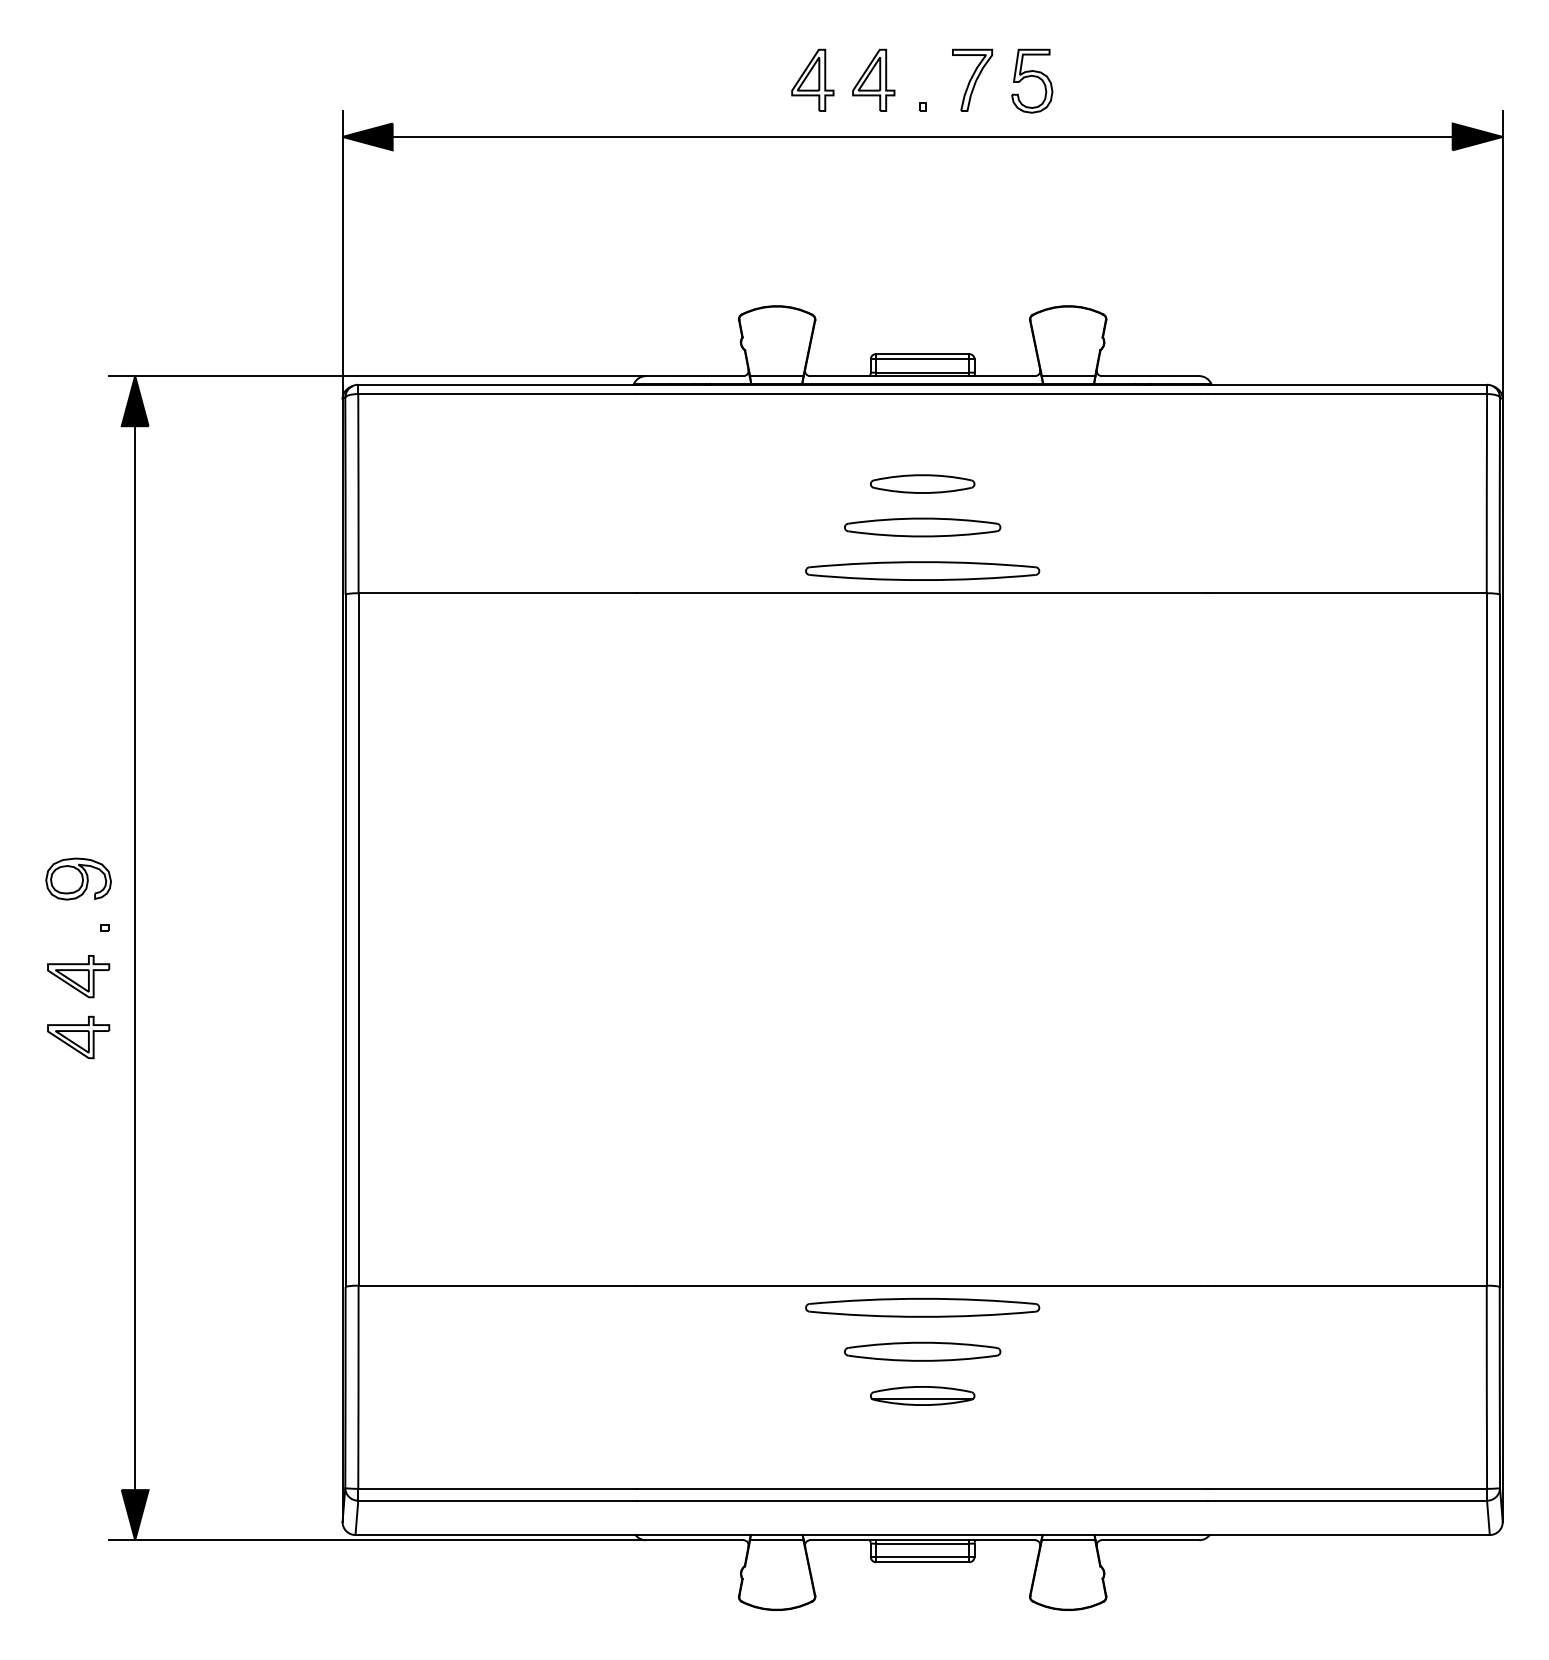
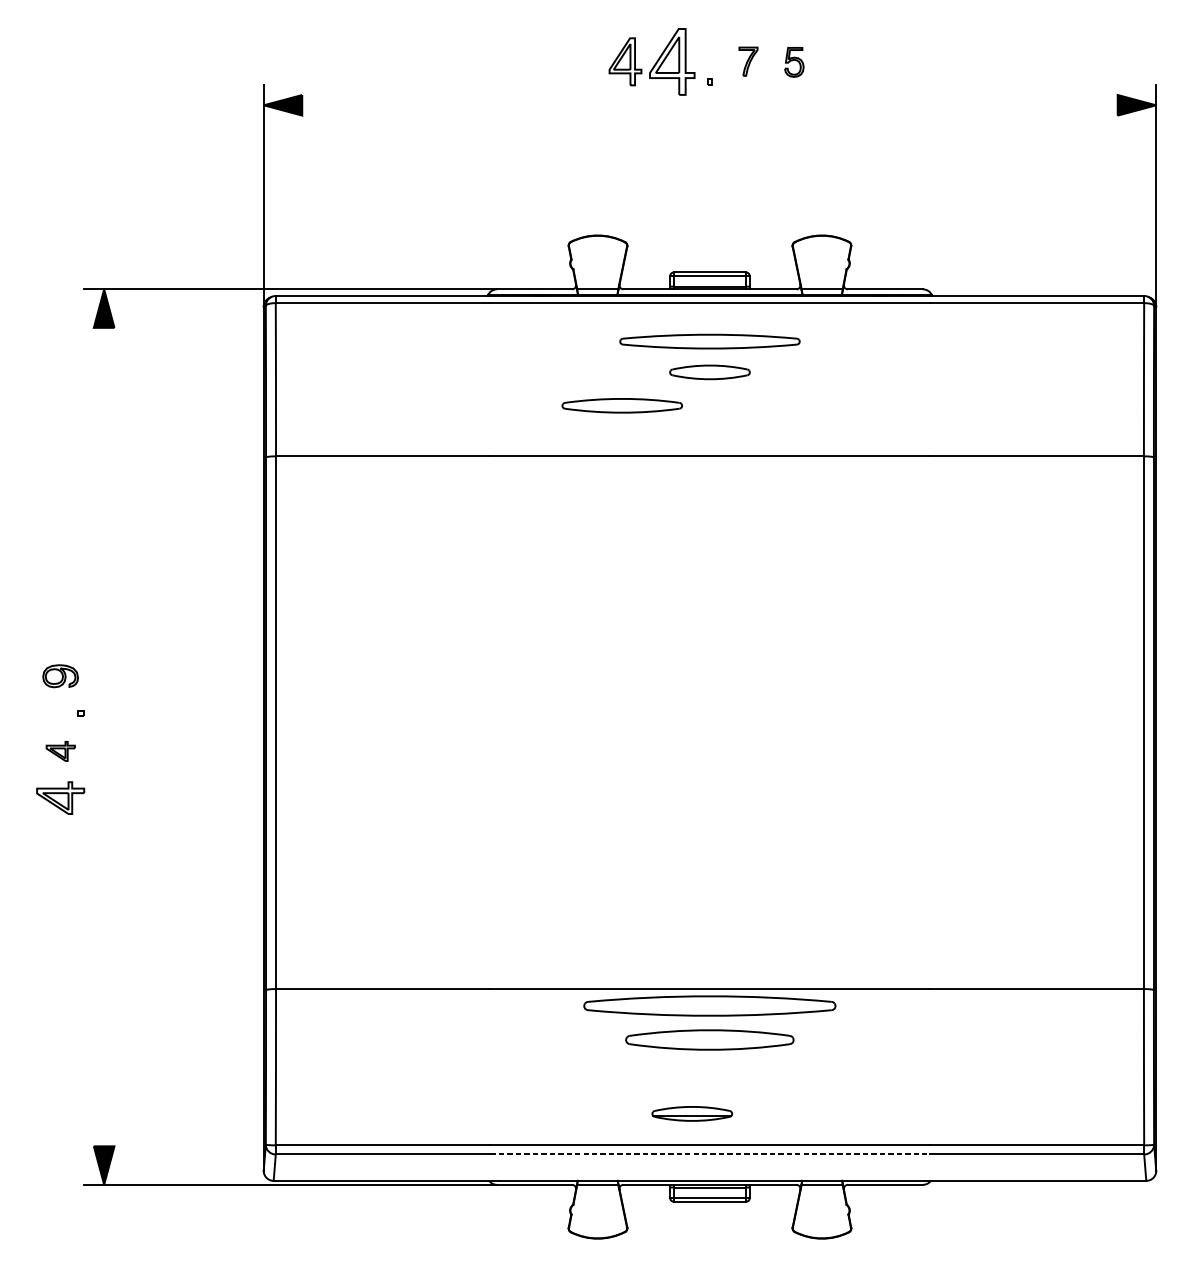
part: (873, 79) -> (672, 61), size x1.4
part: (972, 79) -> (748, 61), size x0.6
part: (1032, 80) -> (794, 61), size x0.6
line: (922, 136) -> (709, 104), removed
part: (922, 527) -> (622, 405), moved
part: (922, 570) -> (709, 341), moved
part: (78, 878) -> (60, 675), size x0.7
line: (135, 958) -> (104, 737), removed
part: (78, 976) -> (60, 751), size x0.6
part: (922, 1307) -> (709, 1005), size x1.4
part: (922, 1351) -> (709, 1039), size x1.4
part: (922, 1395) -> (692, 1113), moved
line: (923, 1500) -> (710, 1154), solid -> dashed

